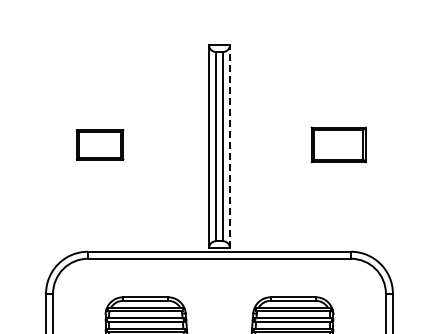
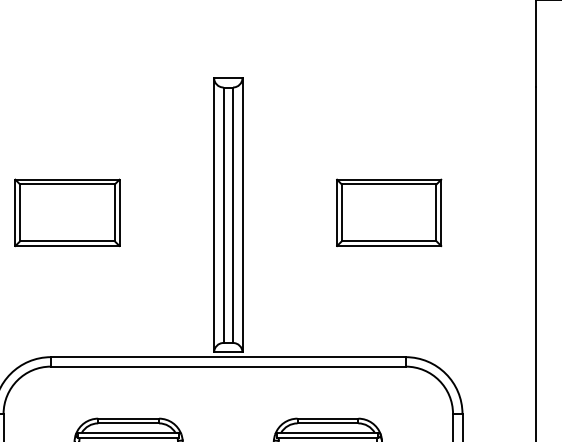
part: (99, 144) -> (66, 212), size x1.67
part: (338, 144) -> (388, 212), size x1.43
line: (230, 146) -> (243, 215), dashed -> solid

